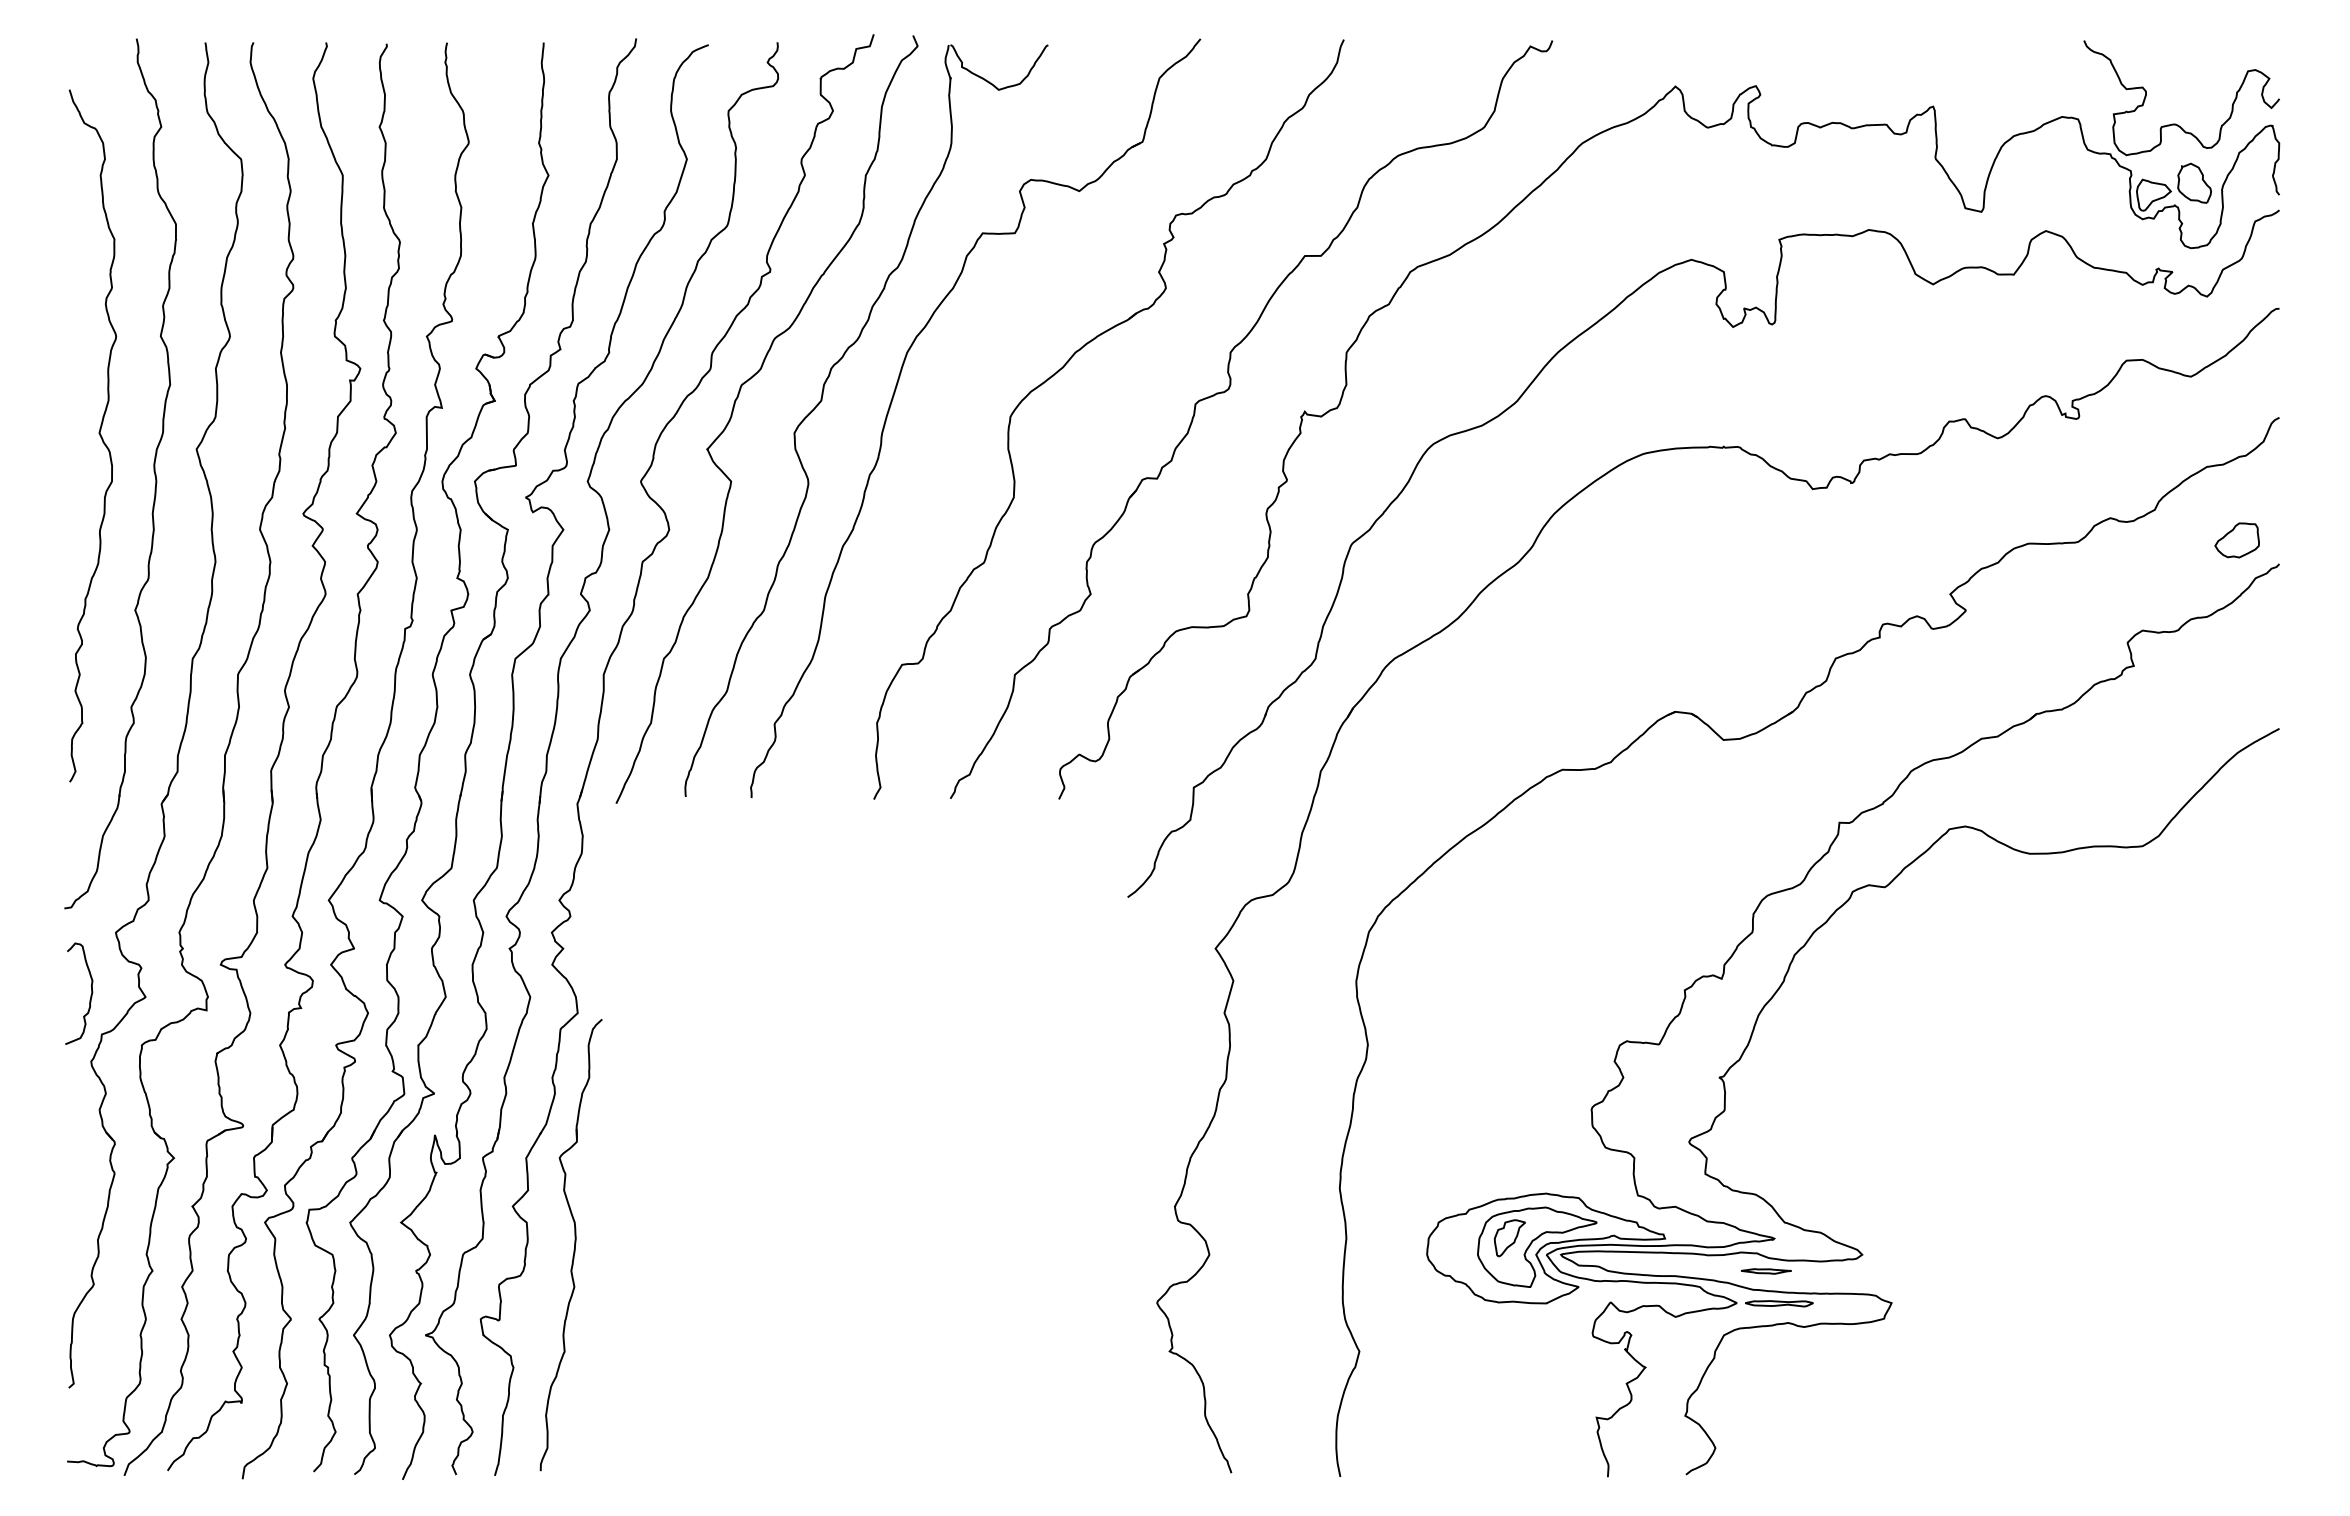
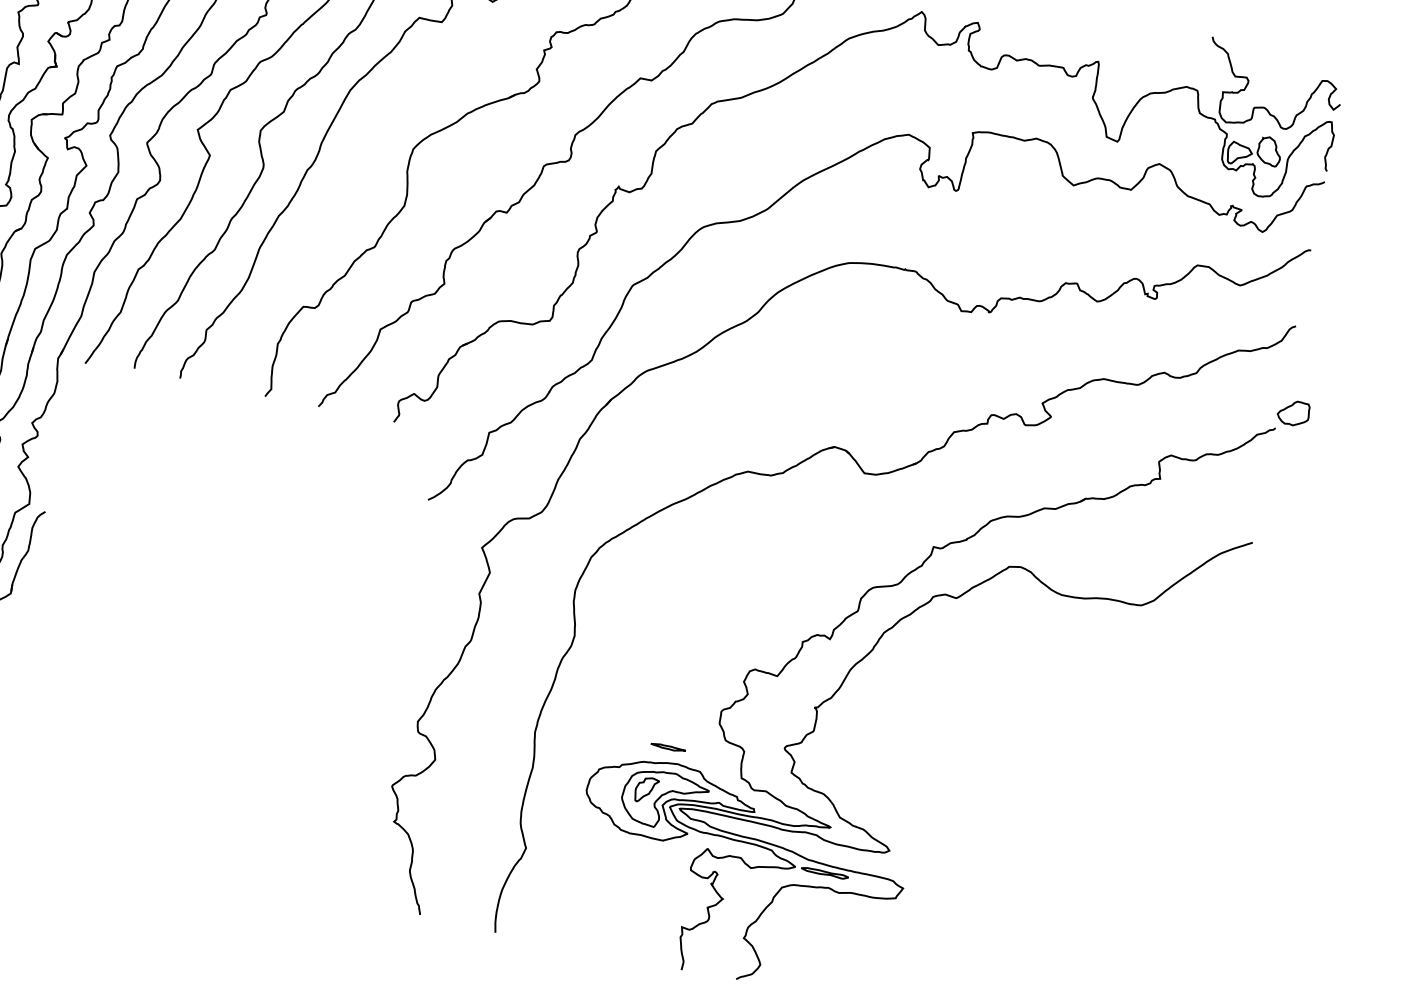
part: (2236, 540) -> (1293, 413), moved
part: (1766, 1271) -> (668, 747), moved

